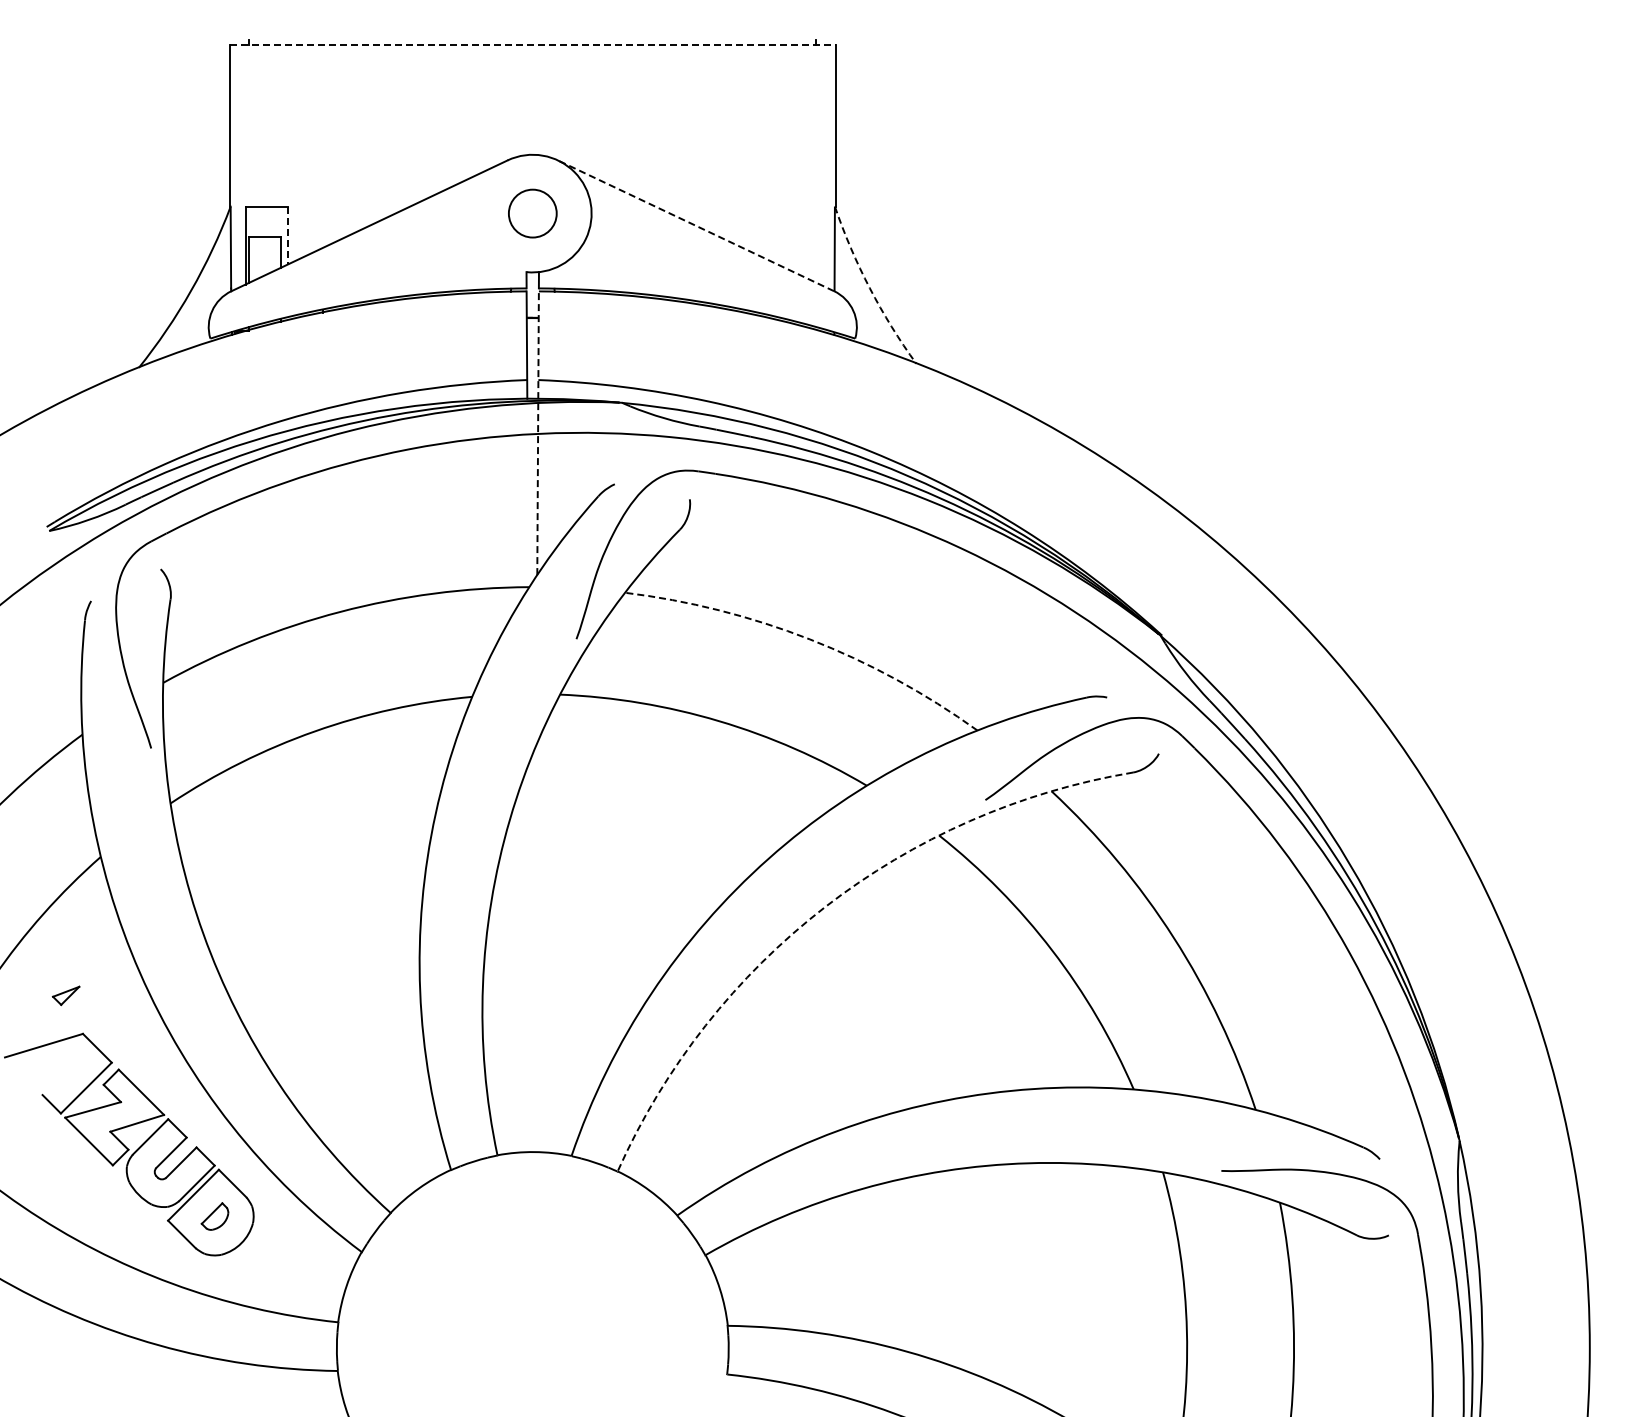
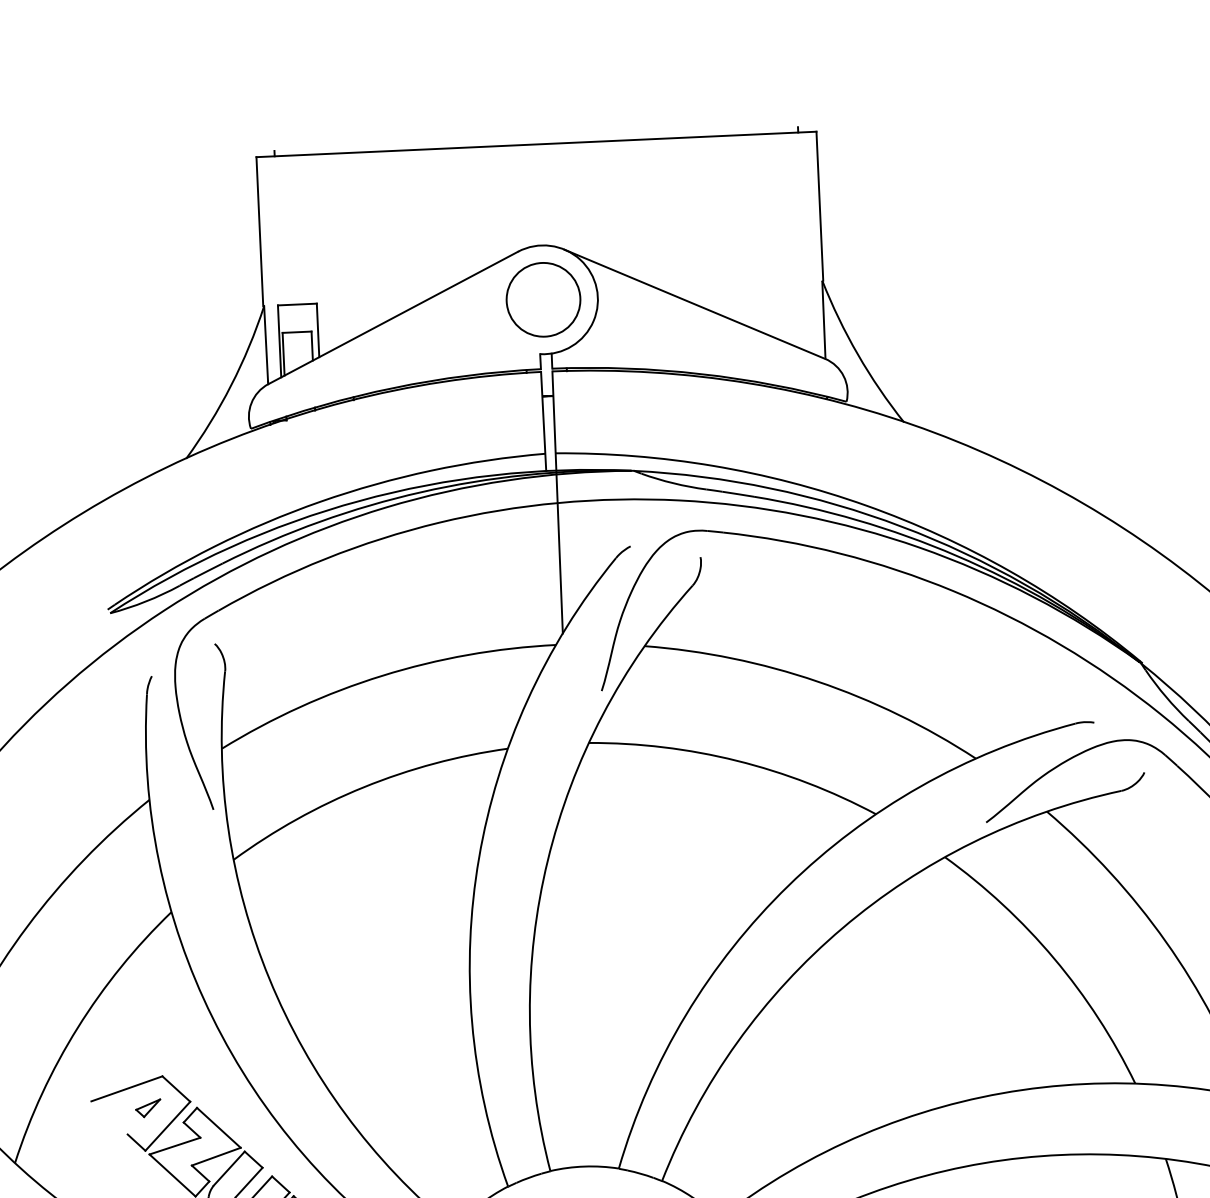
line: (533, 45) -> (537, 144), dashed -> solid
circle: (532, 213) -> (543, 299), size x1.67
line: (695, 225) -> (694, 303), dashed -> solid
line: (287, 235) -> (317, 330), dashed -> solid
arc: (869, 288) -> (857, 354), dashed -> solid
line: (538, 433) -> (558, 502), dashed -> solid
arc: (809, 639) -> (816, 681), dashed -> solid
arc: (825, 907) -> (842, 928), dashed -> solid
part: (65, 995) -> (147, 1108), moved

